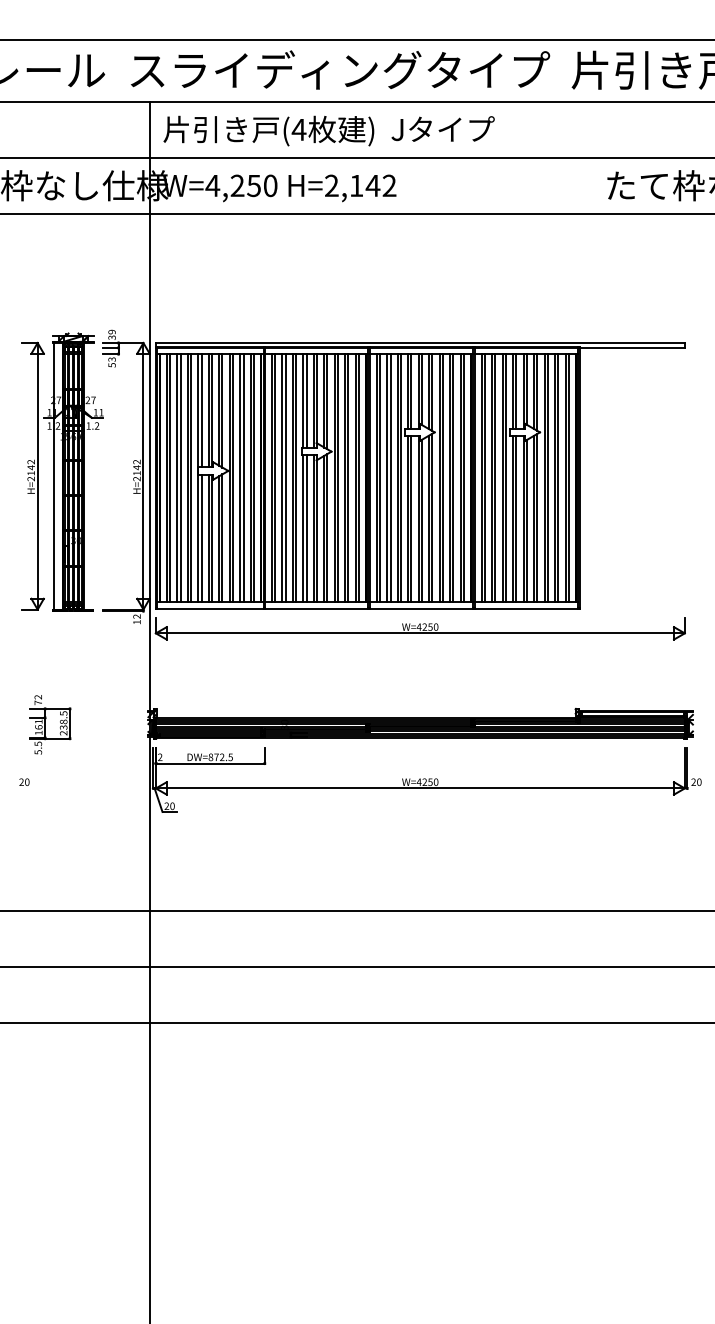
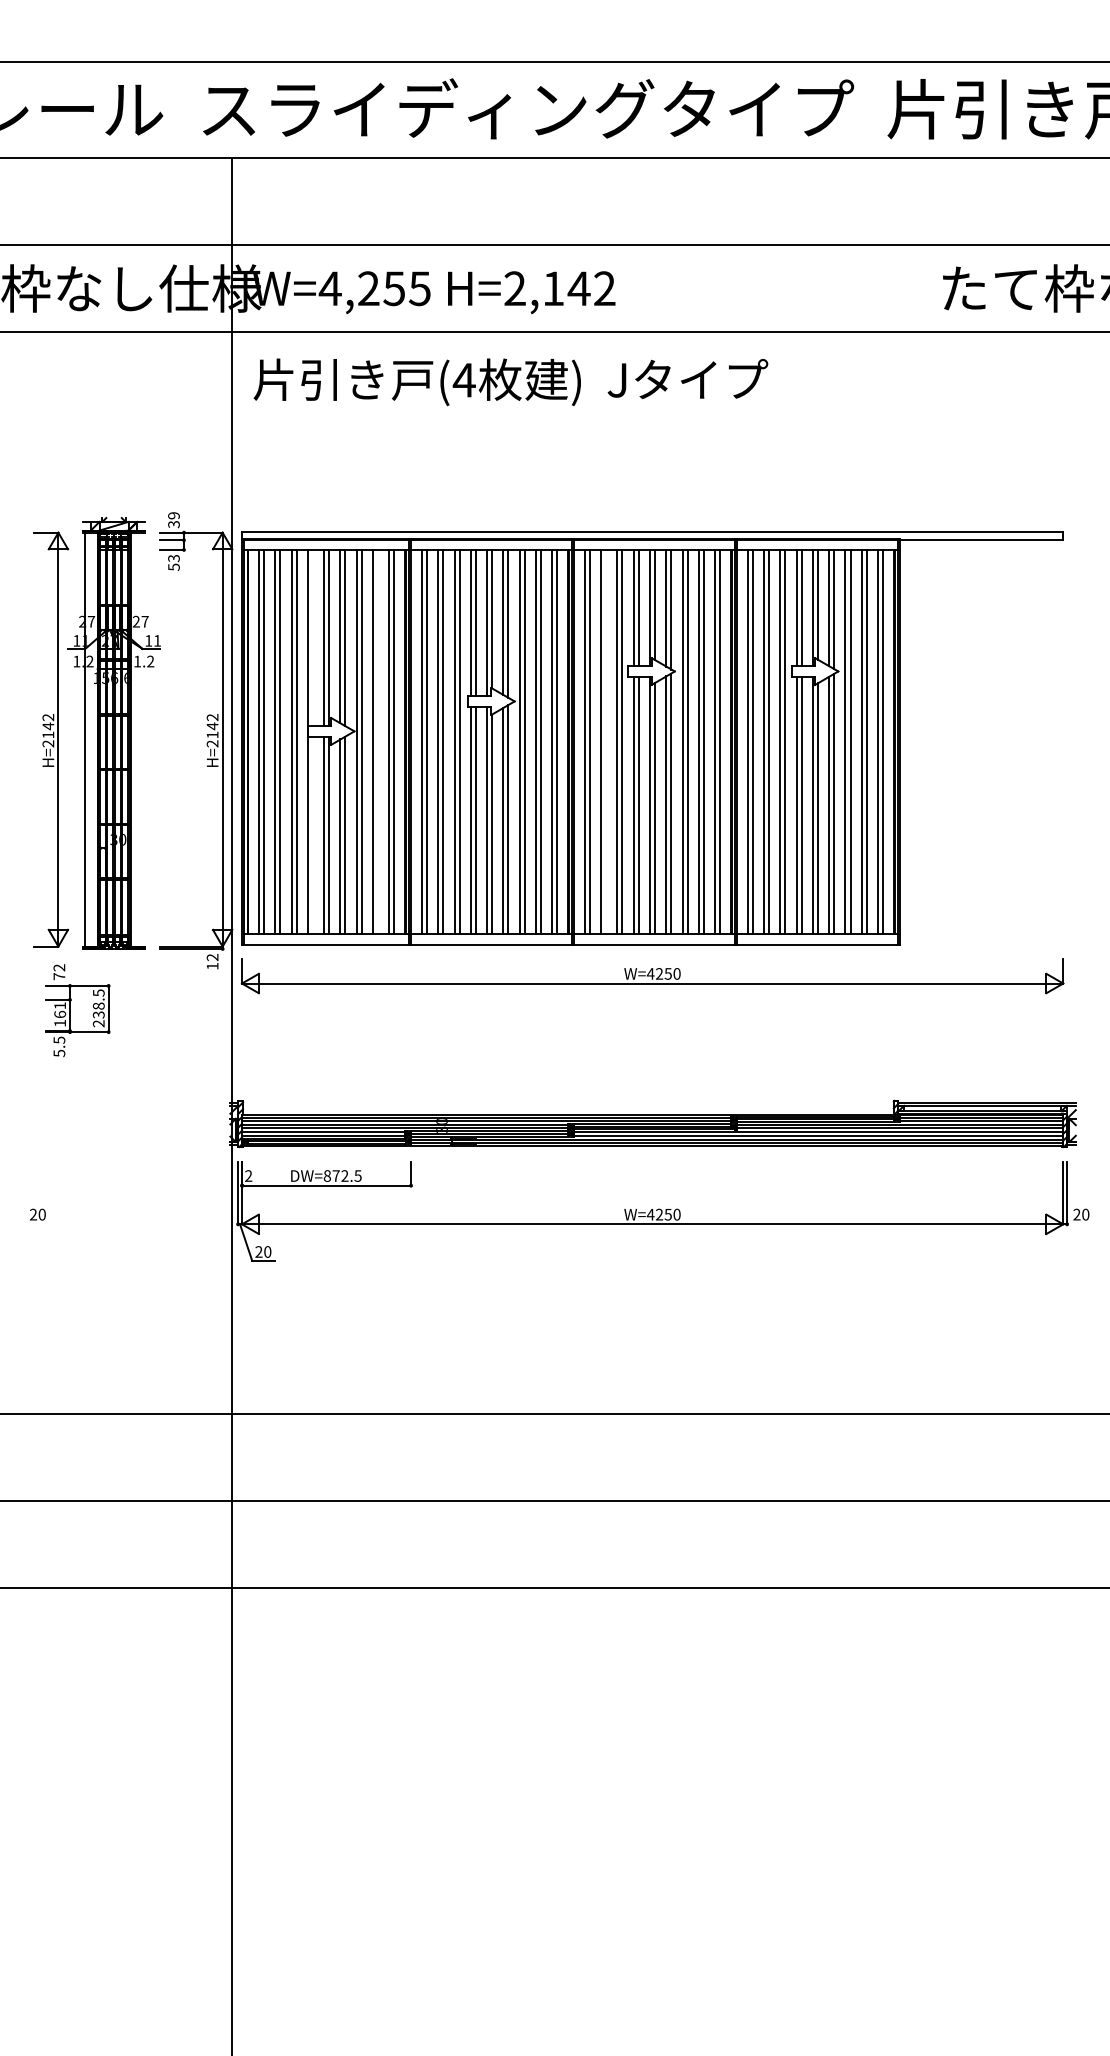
text: (328, 130) -> (509, 381), moved
text: (270, 185) -> (419, 288), W=4,250 -> W=4,255
line: (201, 410) -> (312, 637), removed
line: (243, 477) -> (377, 741), removed
line: (390, 477) -> (606, 741), removed
line: (201, 537) -> (312, 834), removed
part: (50, 724) -> (78, 1010), moved

